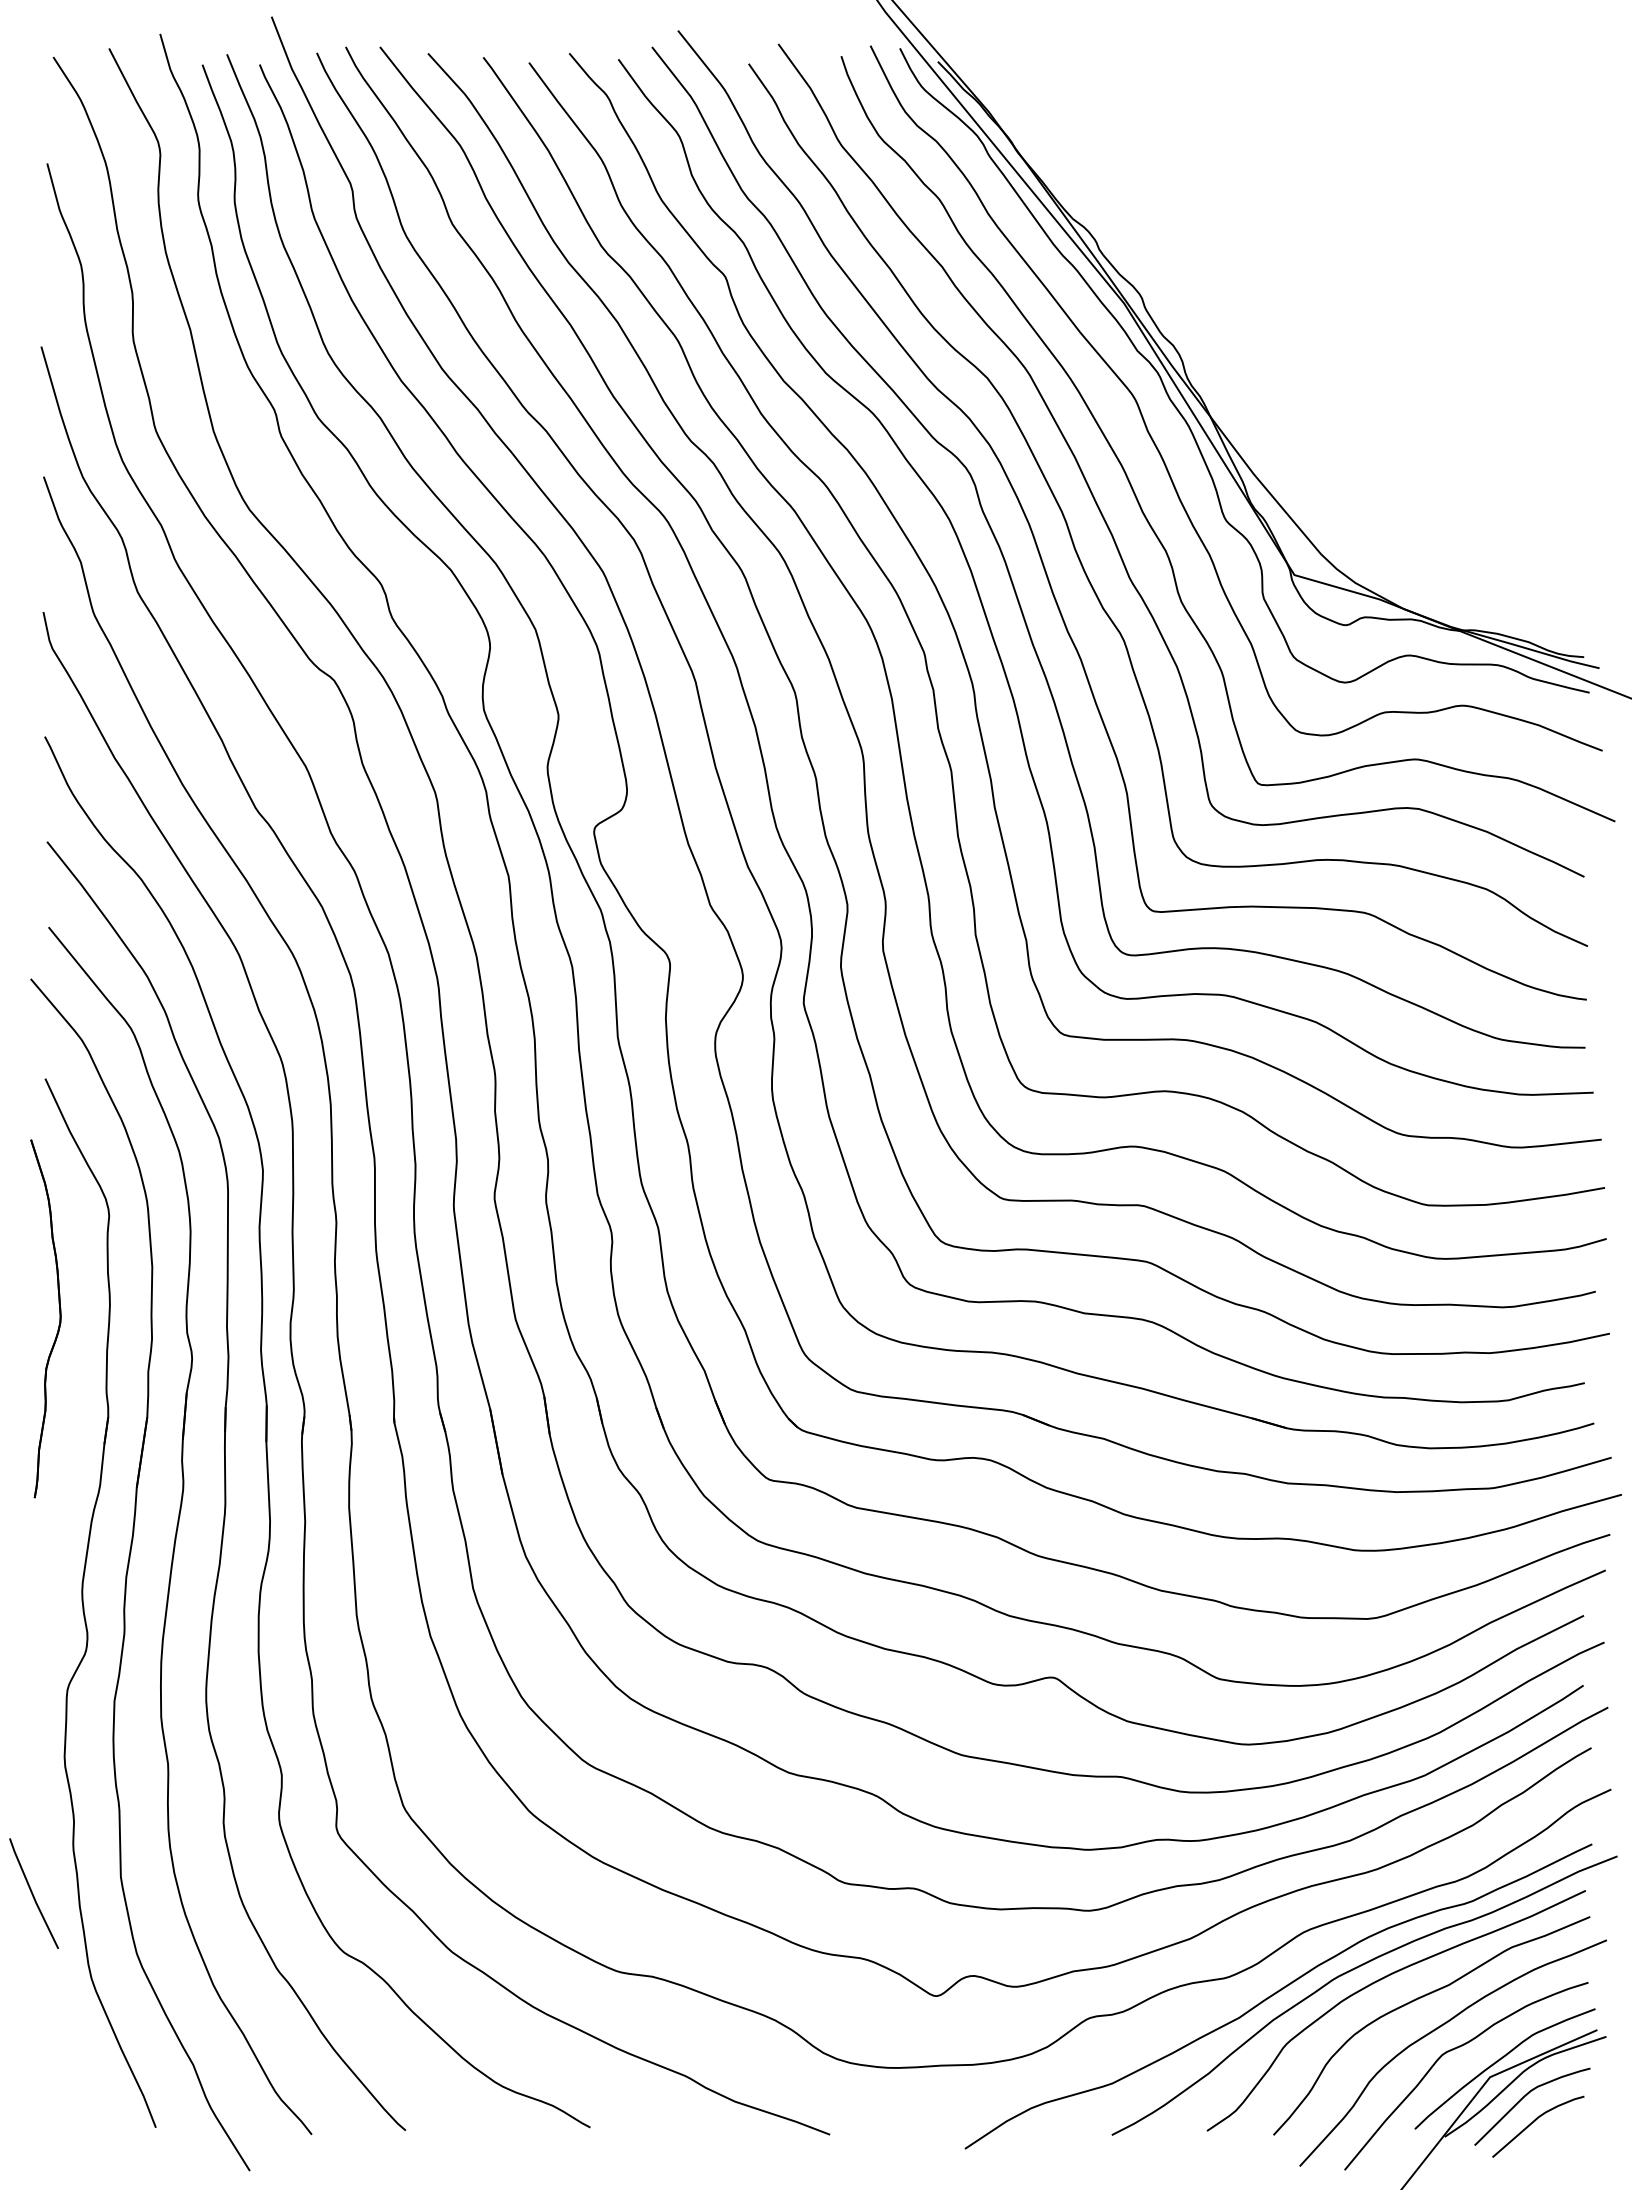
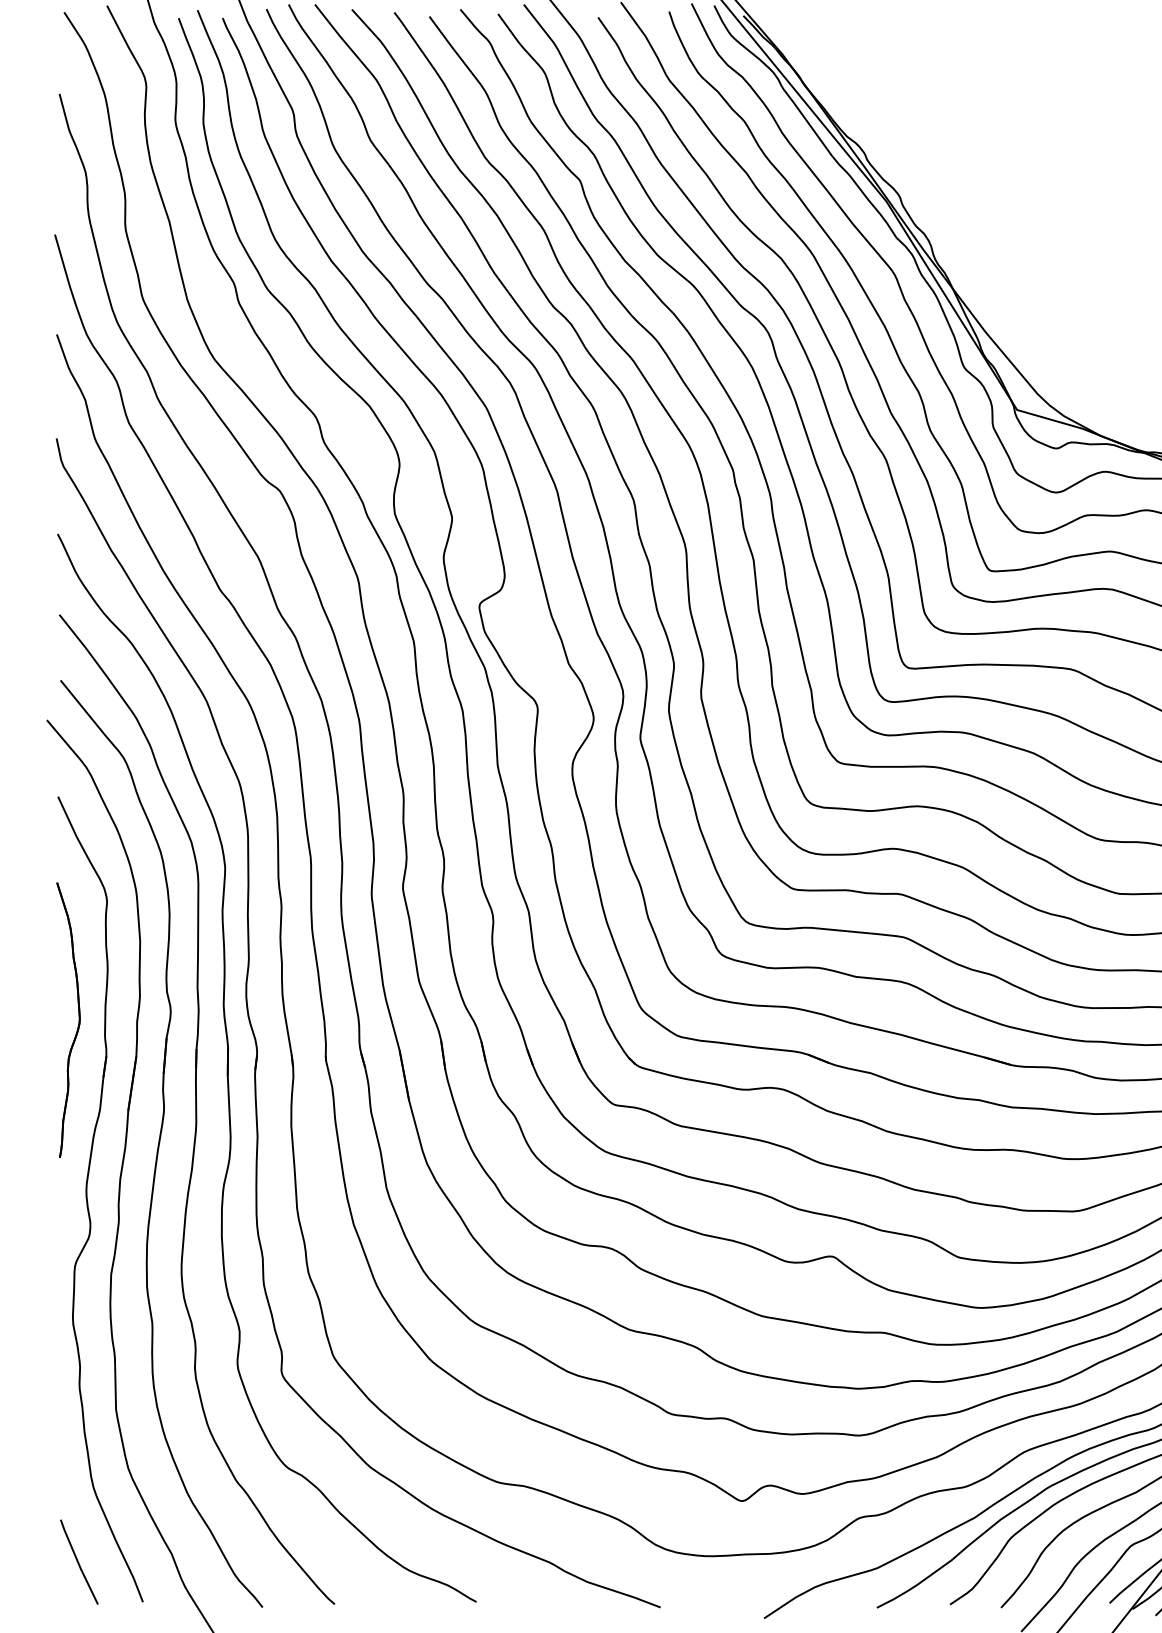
part: (59, 1318) -> (78, 1019), moved
line: (33, 1893) -> (78, 1562), moved

